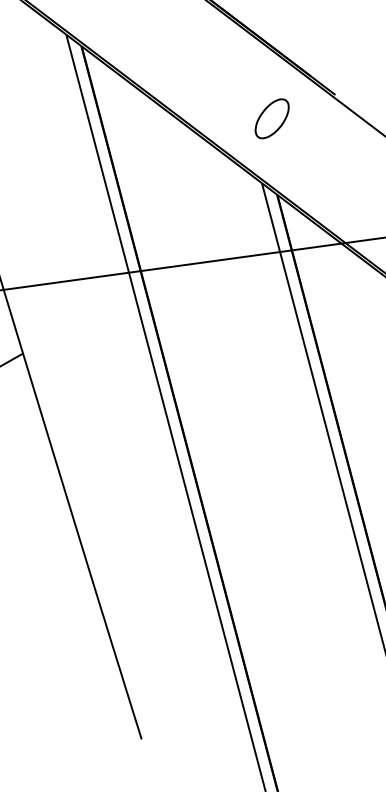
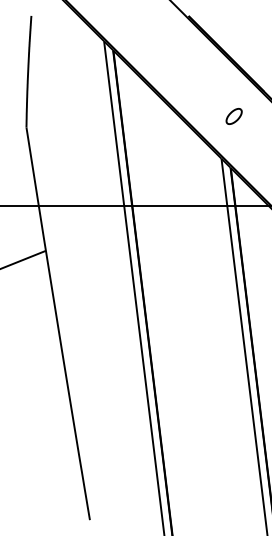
part: (271, 118) -> (233, 116), size x0.62

